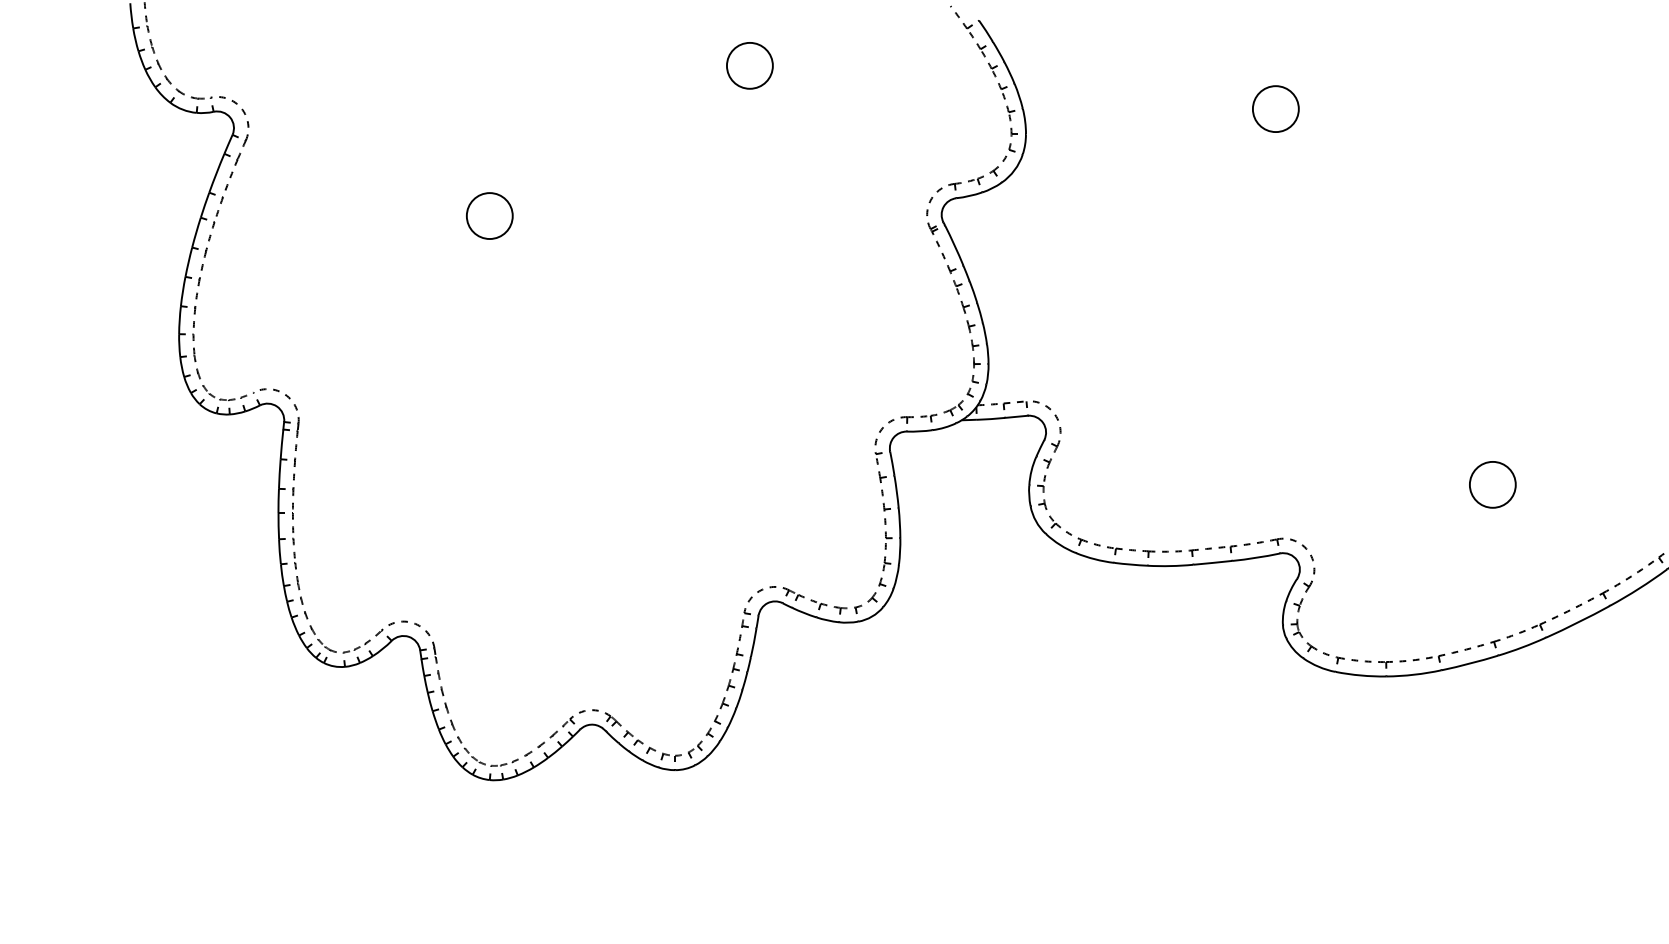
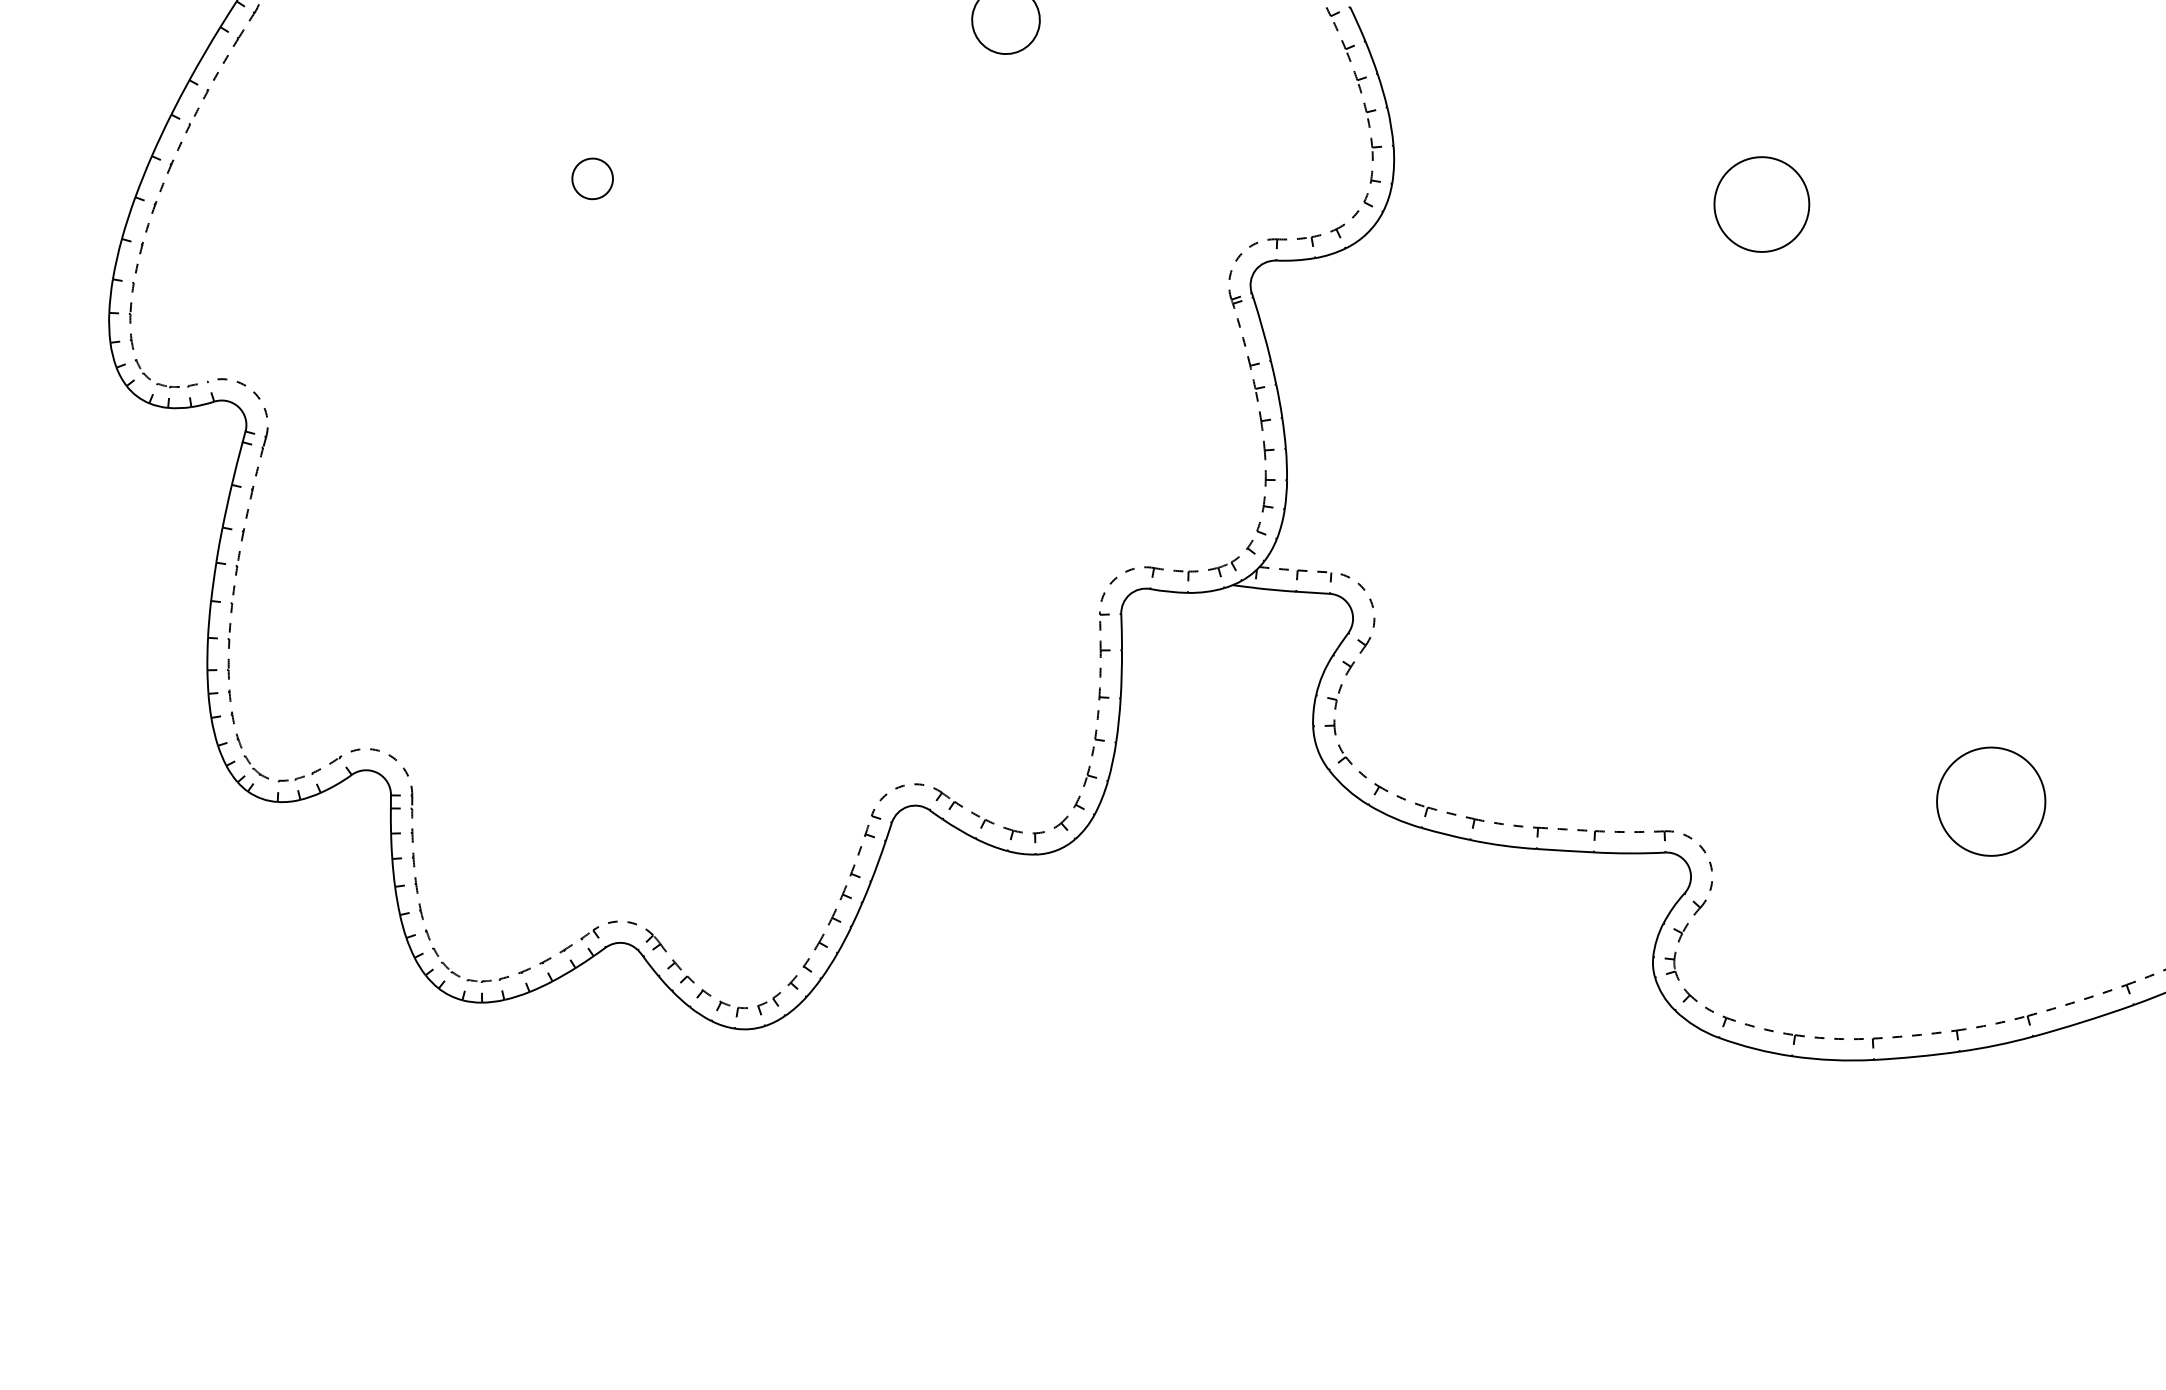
circle: (1275, 108) -> (1761, 203), size x1.4
circle: (489, 215) -> (592, 178), size x0.6
circle: (1492, 484) -> (1990, 801), size x1.6

